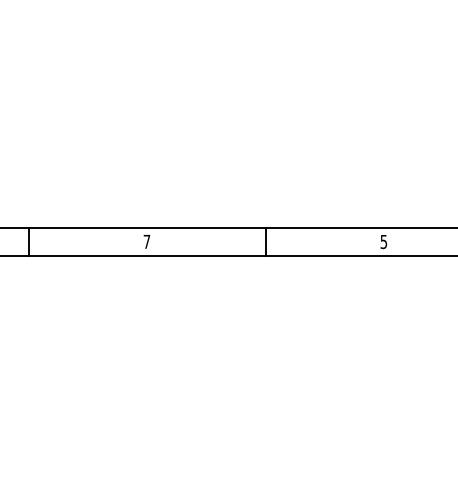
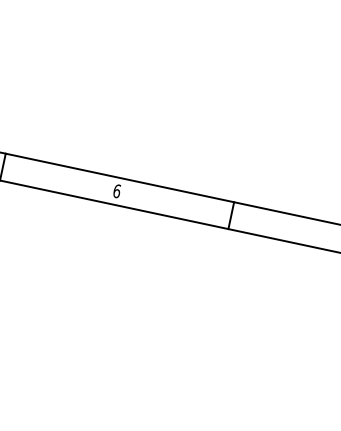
text: (146, 241) -> (116, 190), 7 -> 6

